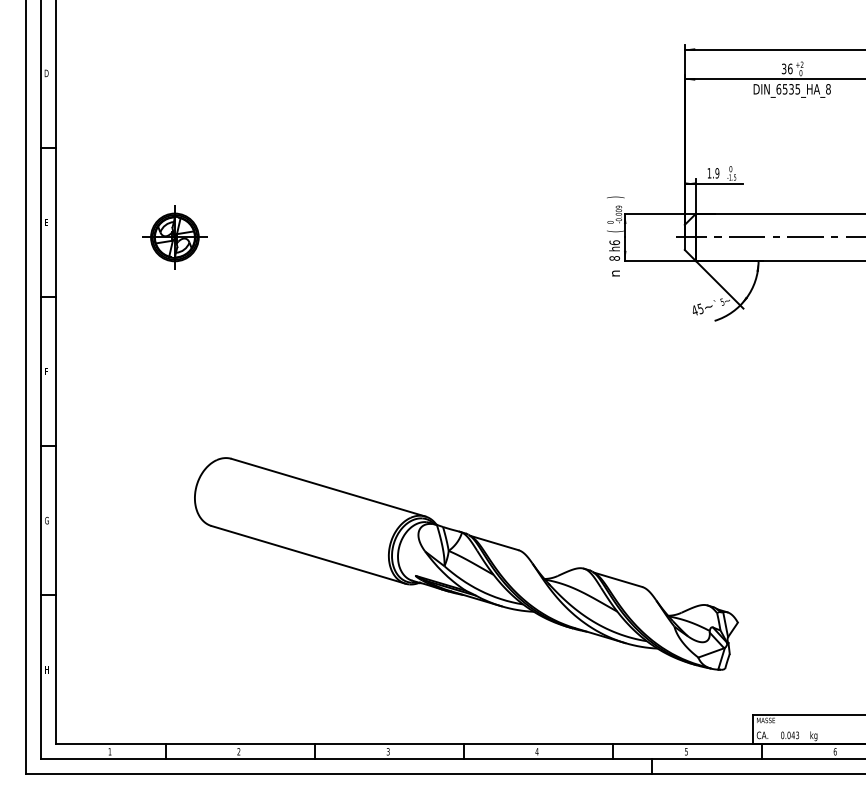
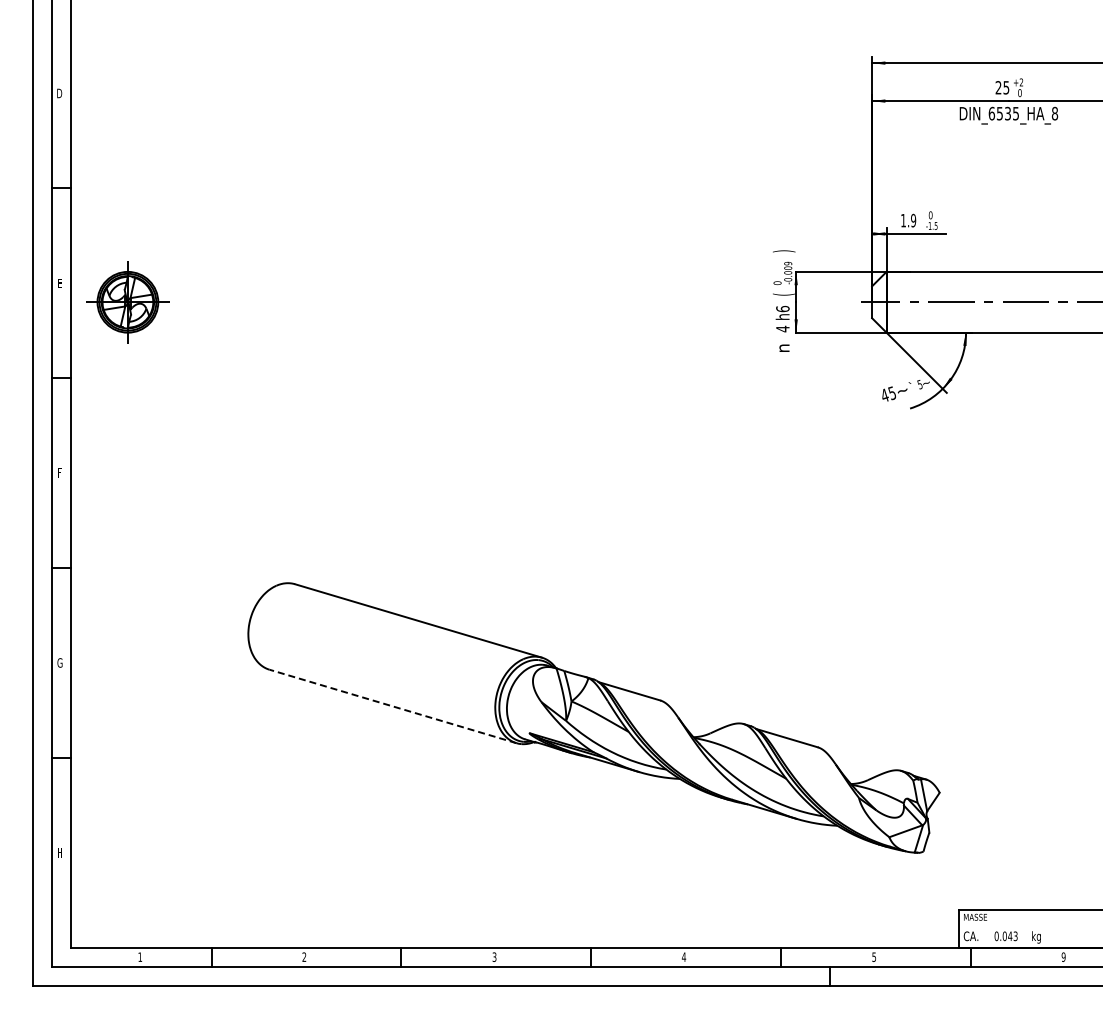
text: (787, 68) -> (1002, 87), 36 -> 25
part: (174, 237) -> (127, 302), moved
text: (614, 258) -> (782, 328), 8 -> 4
line: (308, 554) -> (393, 706), solid -> dashed
text: (835, 751) -> (1063, 956), 6 -> 9

